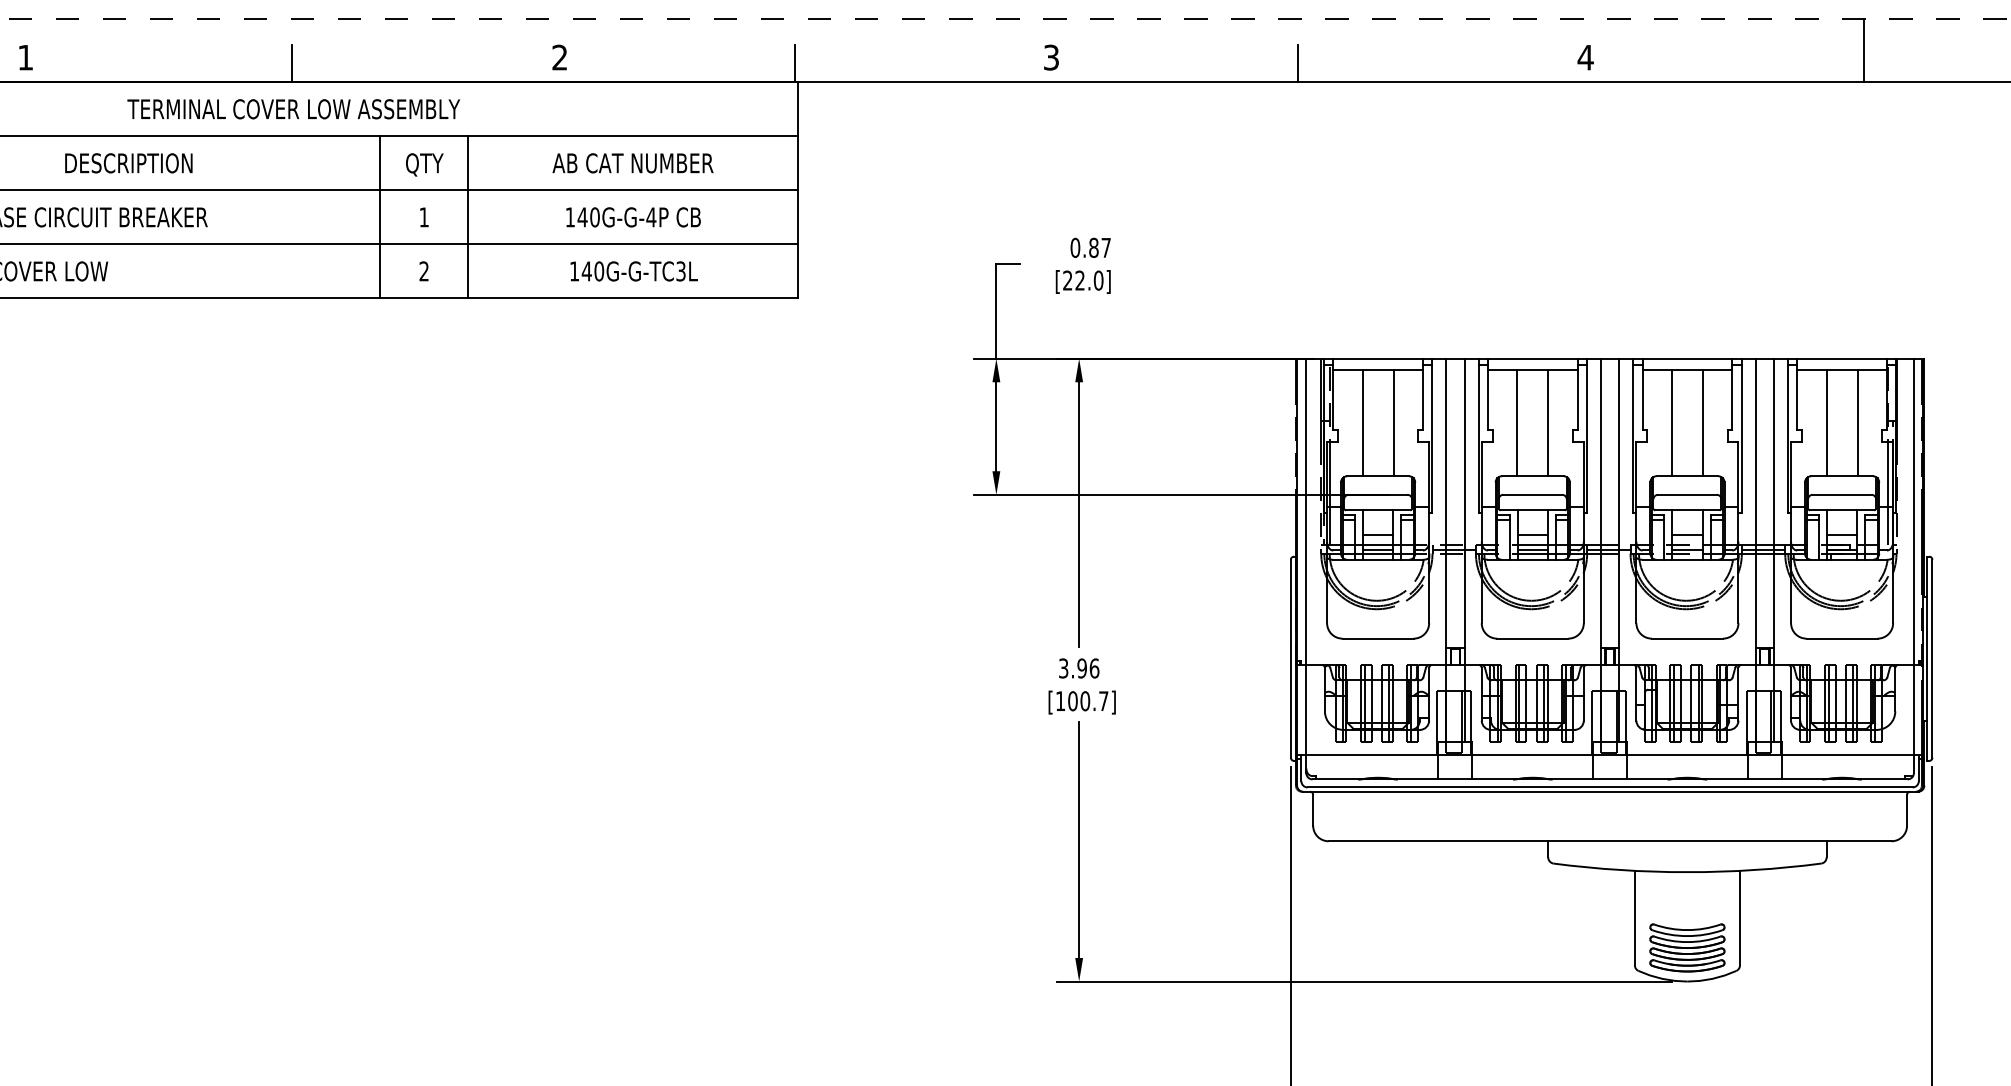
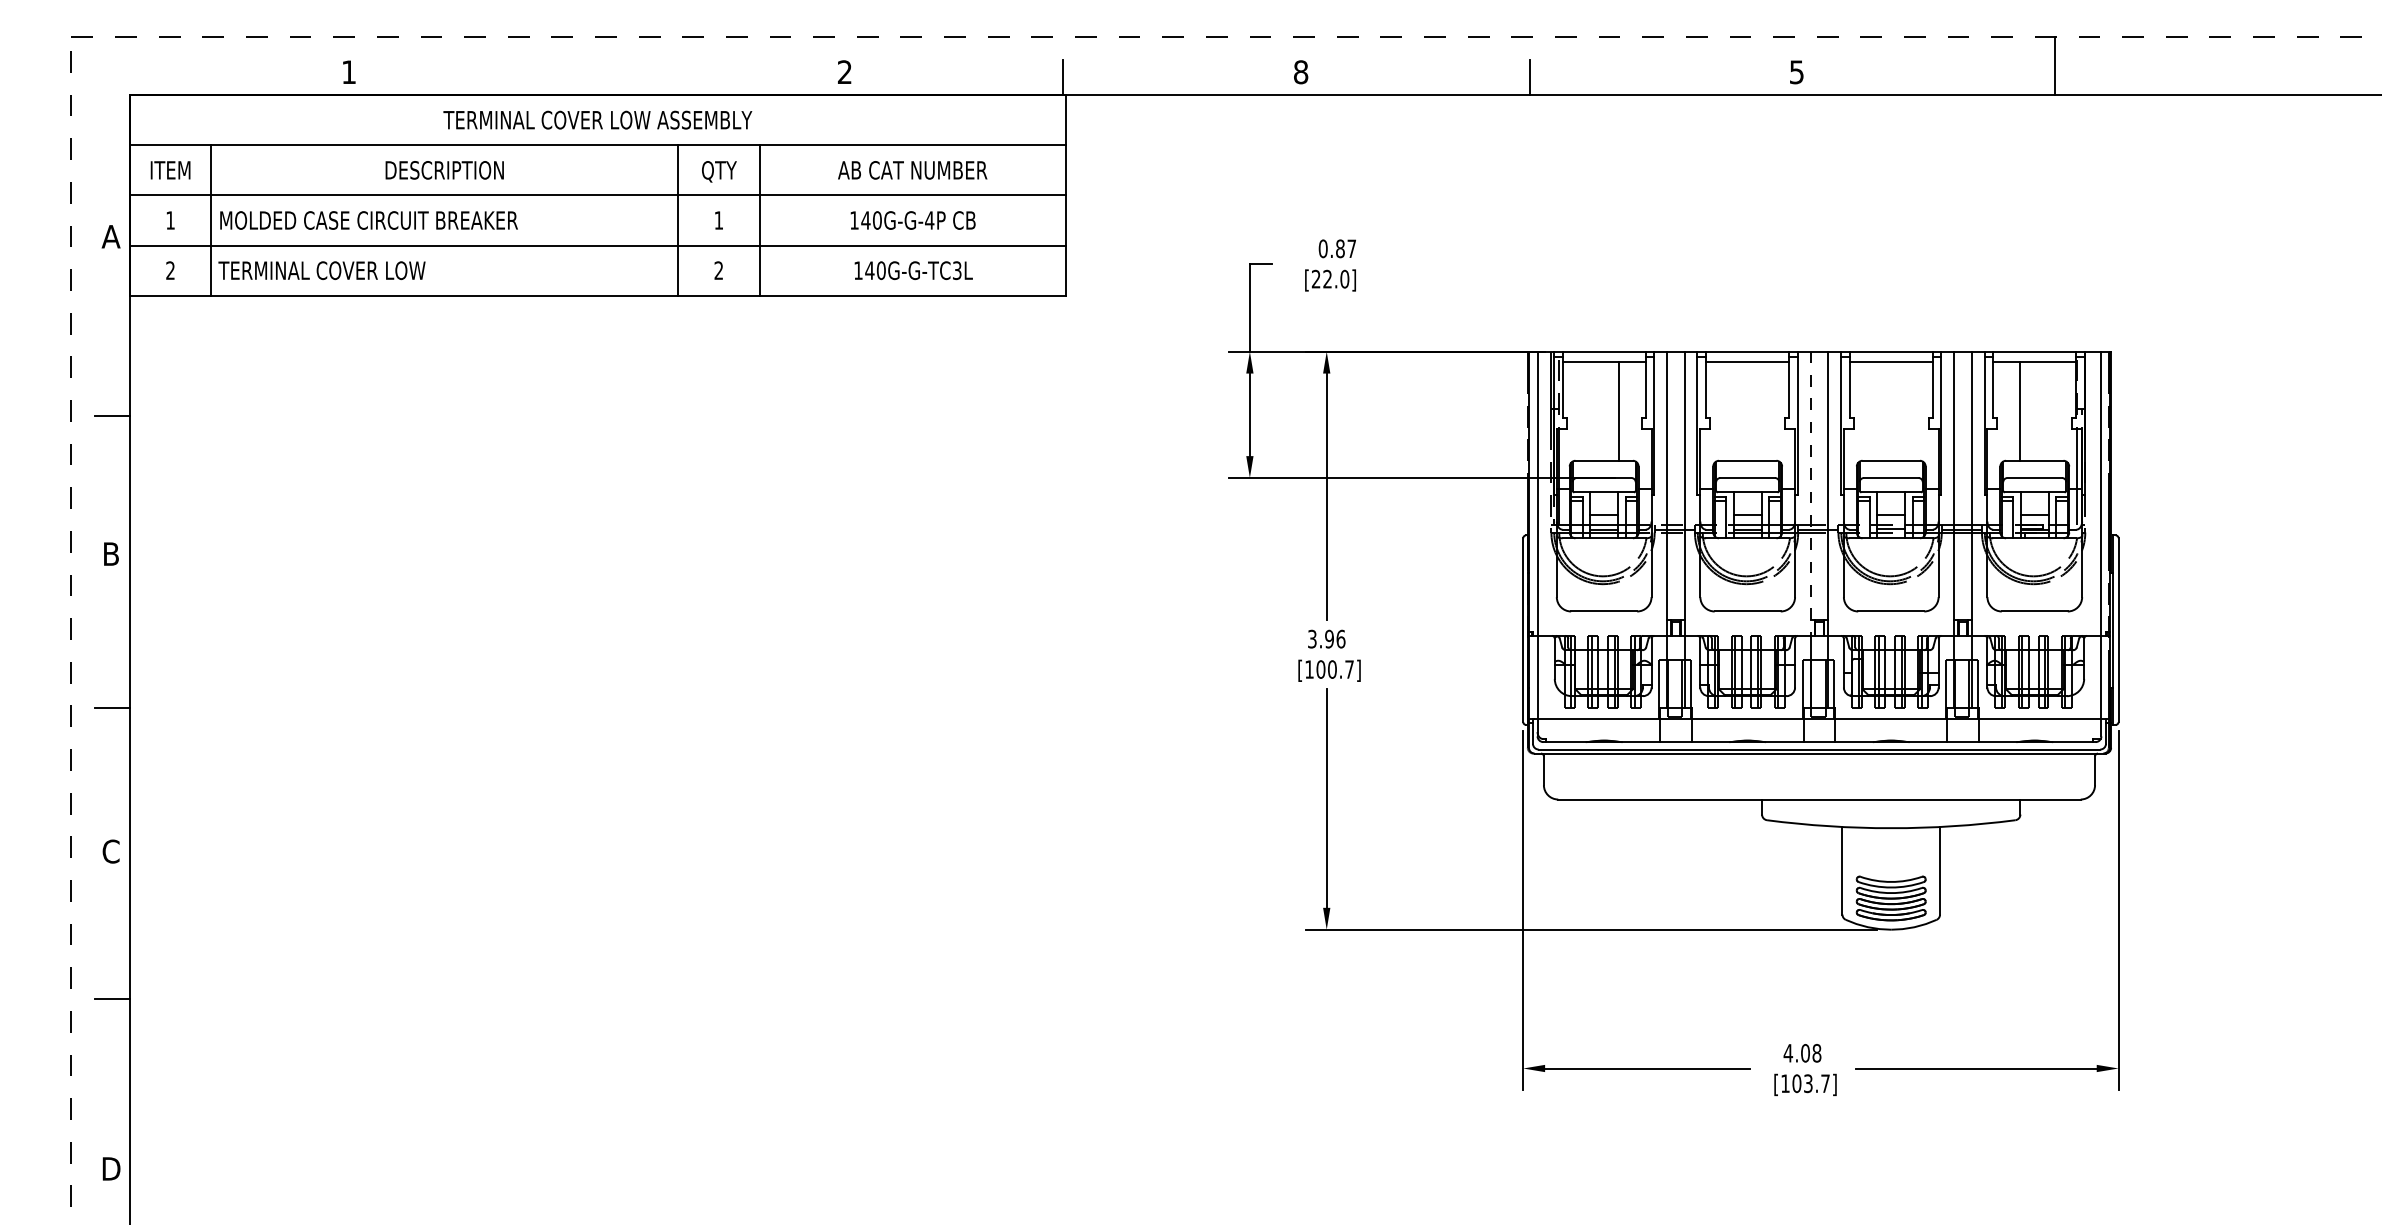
text: (1051, 57) -> (1301, 72), 3 -> 8
text: (1585, 57) -> (1796, 72), 4 -> 5
line: (292, 63) -> (596, 77), removed
line: (1362, 422) -> (1589, 410), removed
line: (1517, 422) -> (1733, 410), removed
line: (1548, 422) -> (1762, 410), removed
line: (1671, 422) -> (1876, 410), removed
line: (1702, 422) -> (1905, 410), removed
line: (1857, 422) -> (2049, 410), removed
line: (1600, 512) -> (1810, 494), solid -> dashed

